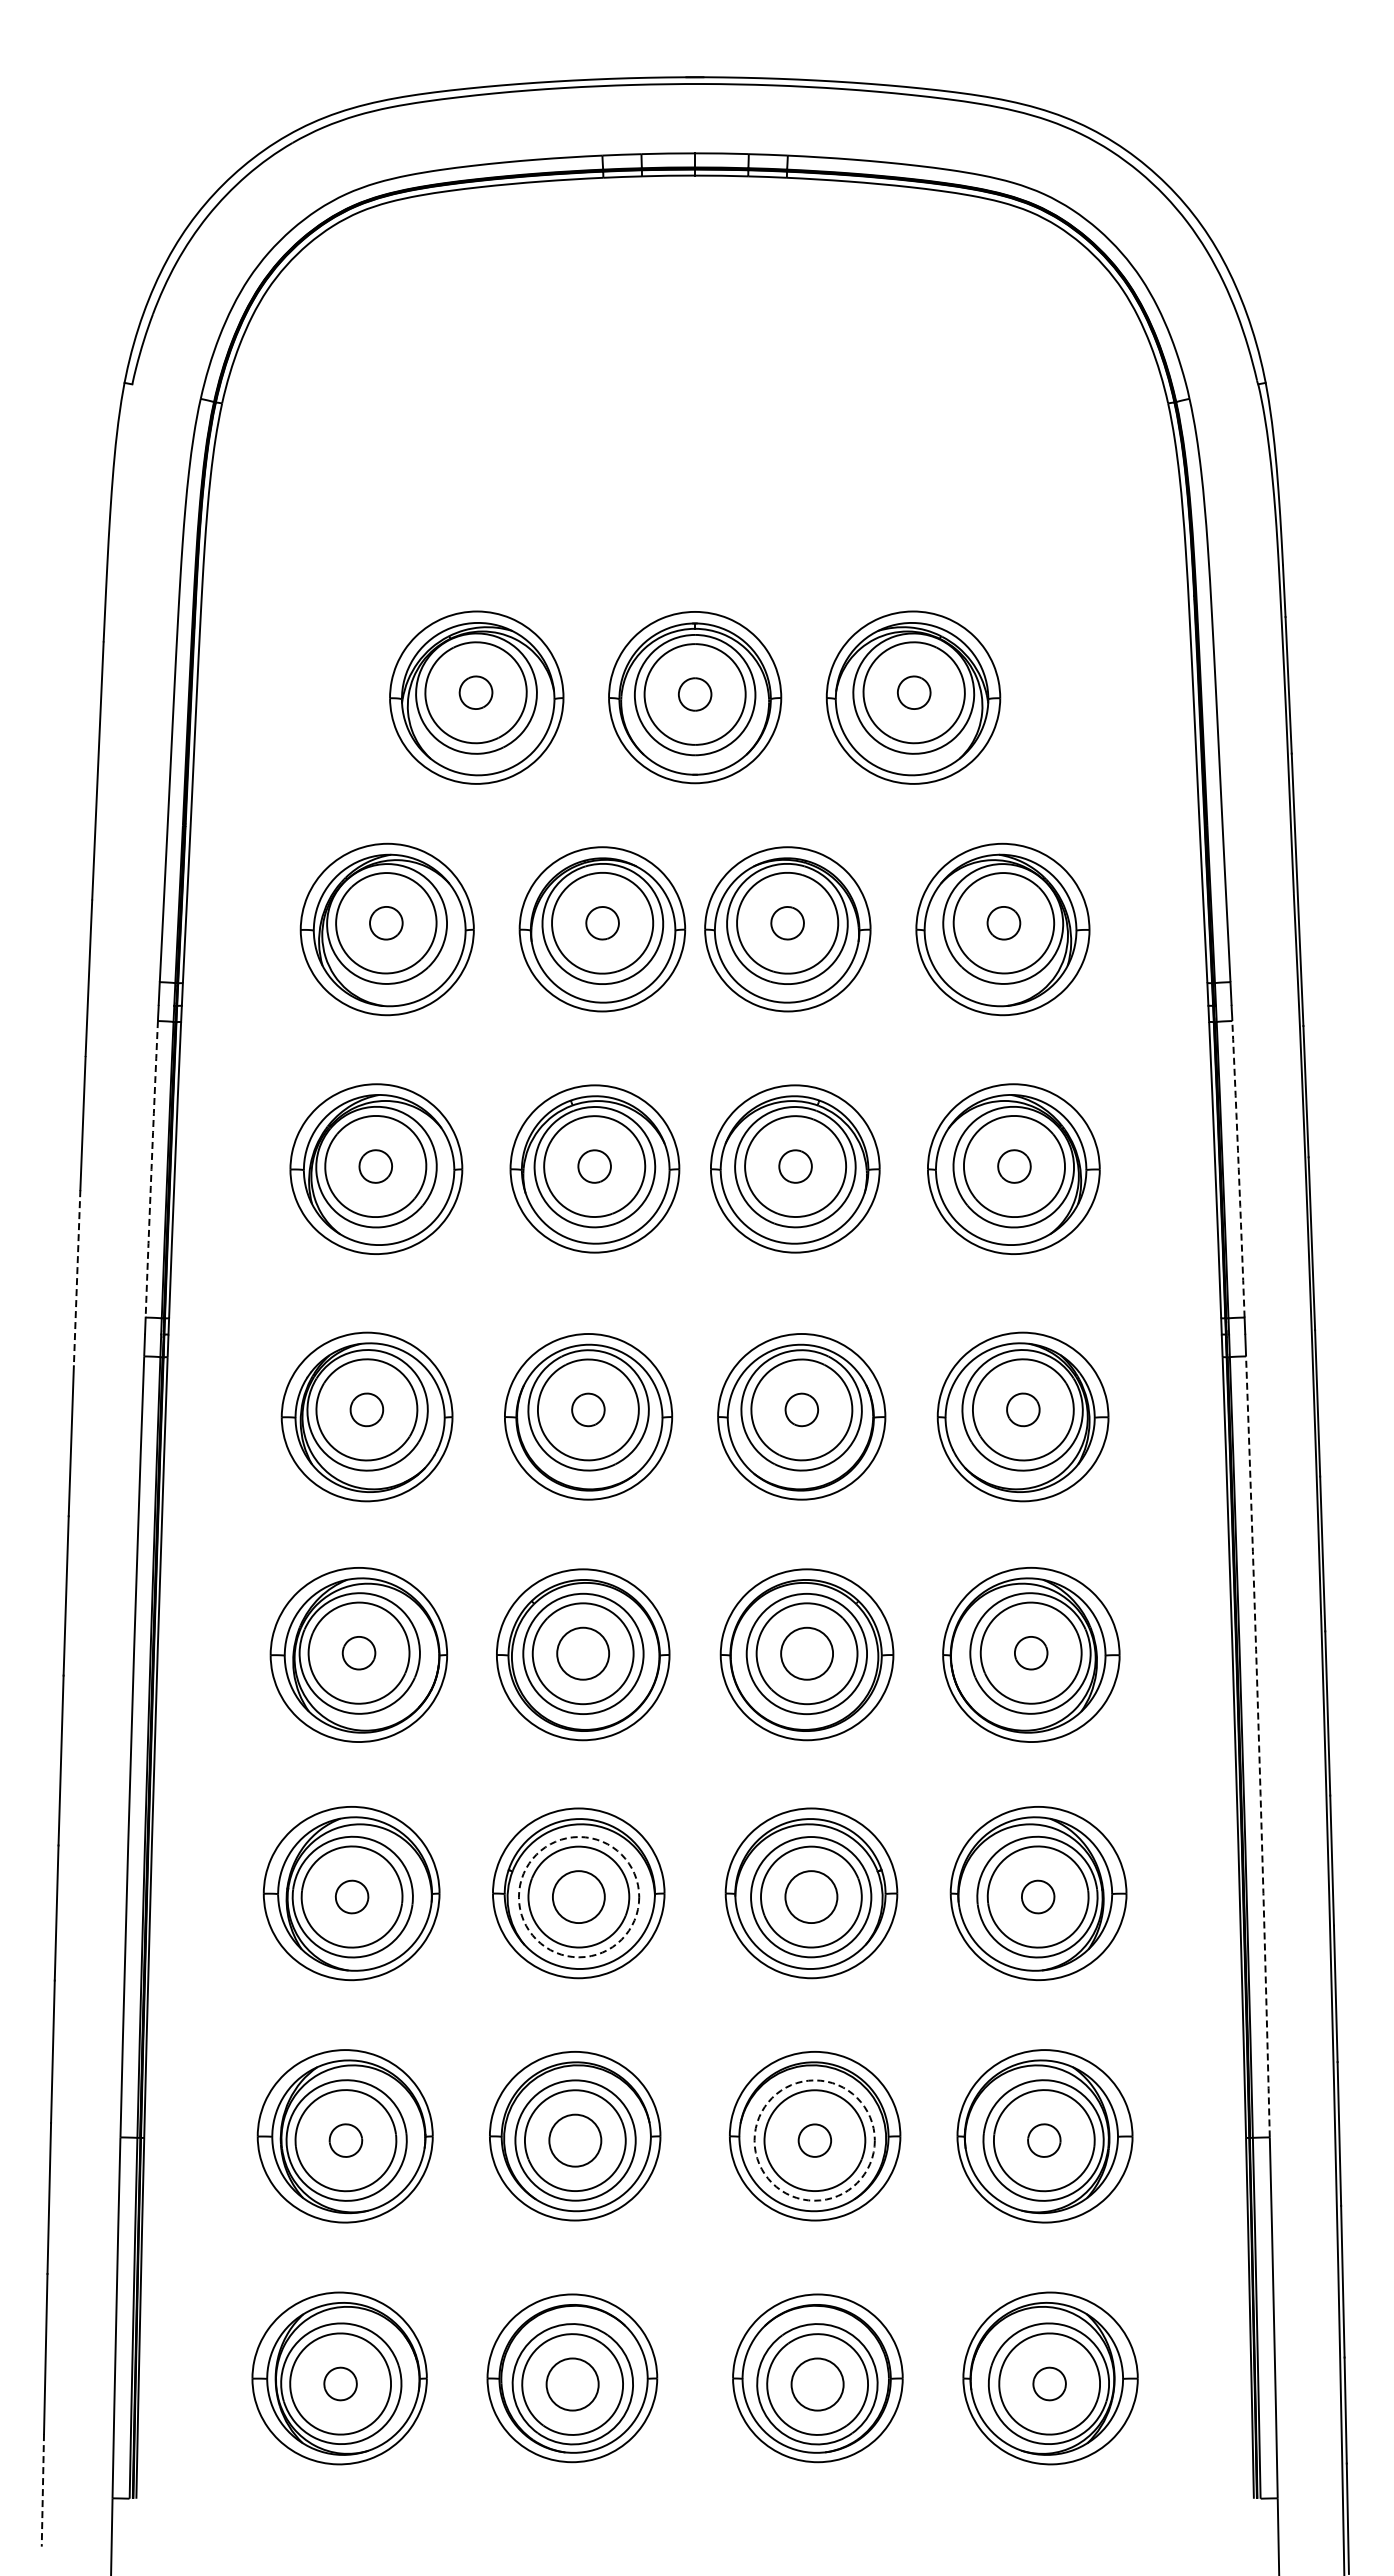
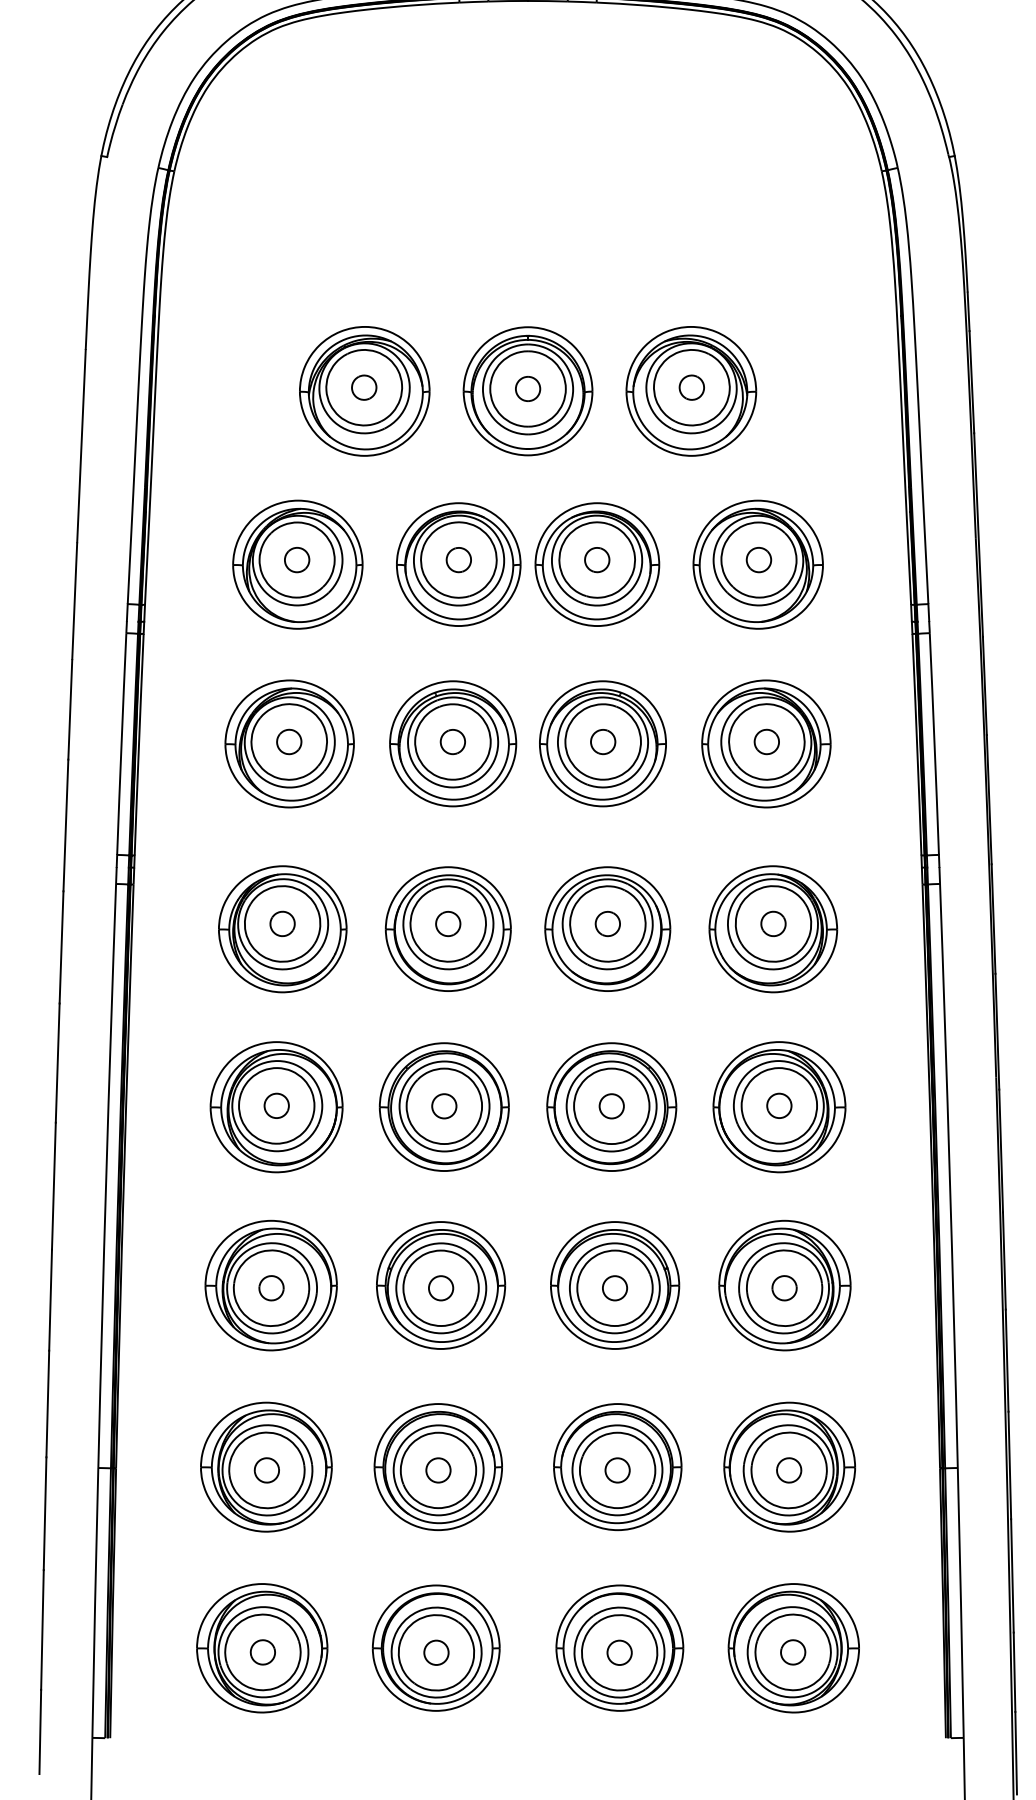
arc: (151, 1169) -> (121, 744), dashed -> solid
arc: (1238, 1169) -> (934, 744), dashed -> solid
line: (77, 1278) -> (66, 825), dashed -> solid
circle: (582, 1653) -> (443, 1106), size x0.62
circle: (806, 1653) -> (611, 1106), size x0.62
arc: (1259, 1746) -> (950, 1175), dashed -> solid
circle: (578, 1896) -> (440, 1287), size x0.62
circle: (811, 1896) -> (615, 1287), size x0.62
circle: (578, 1897) -> (440, 1288), dashed -> solid
circle: (575, 2140) -> (438, 1470), size x0.62
circle: (814, 2140) -> (617, 1470), dashed -> solid
circle: (572, 2384) -> (436, 1652), size x0.62
circle: (817, 2384) -> (619, 1652), size x0.62
line: (42, 2490) -> (40, 1732), dashed -> solid

